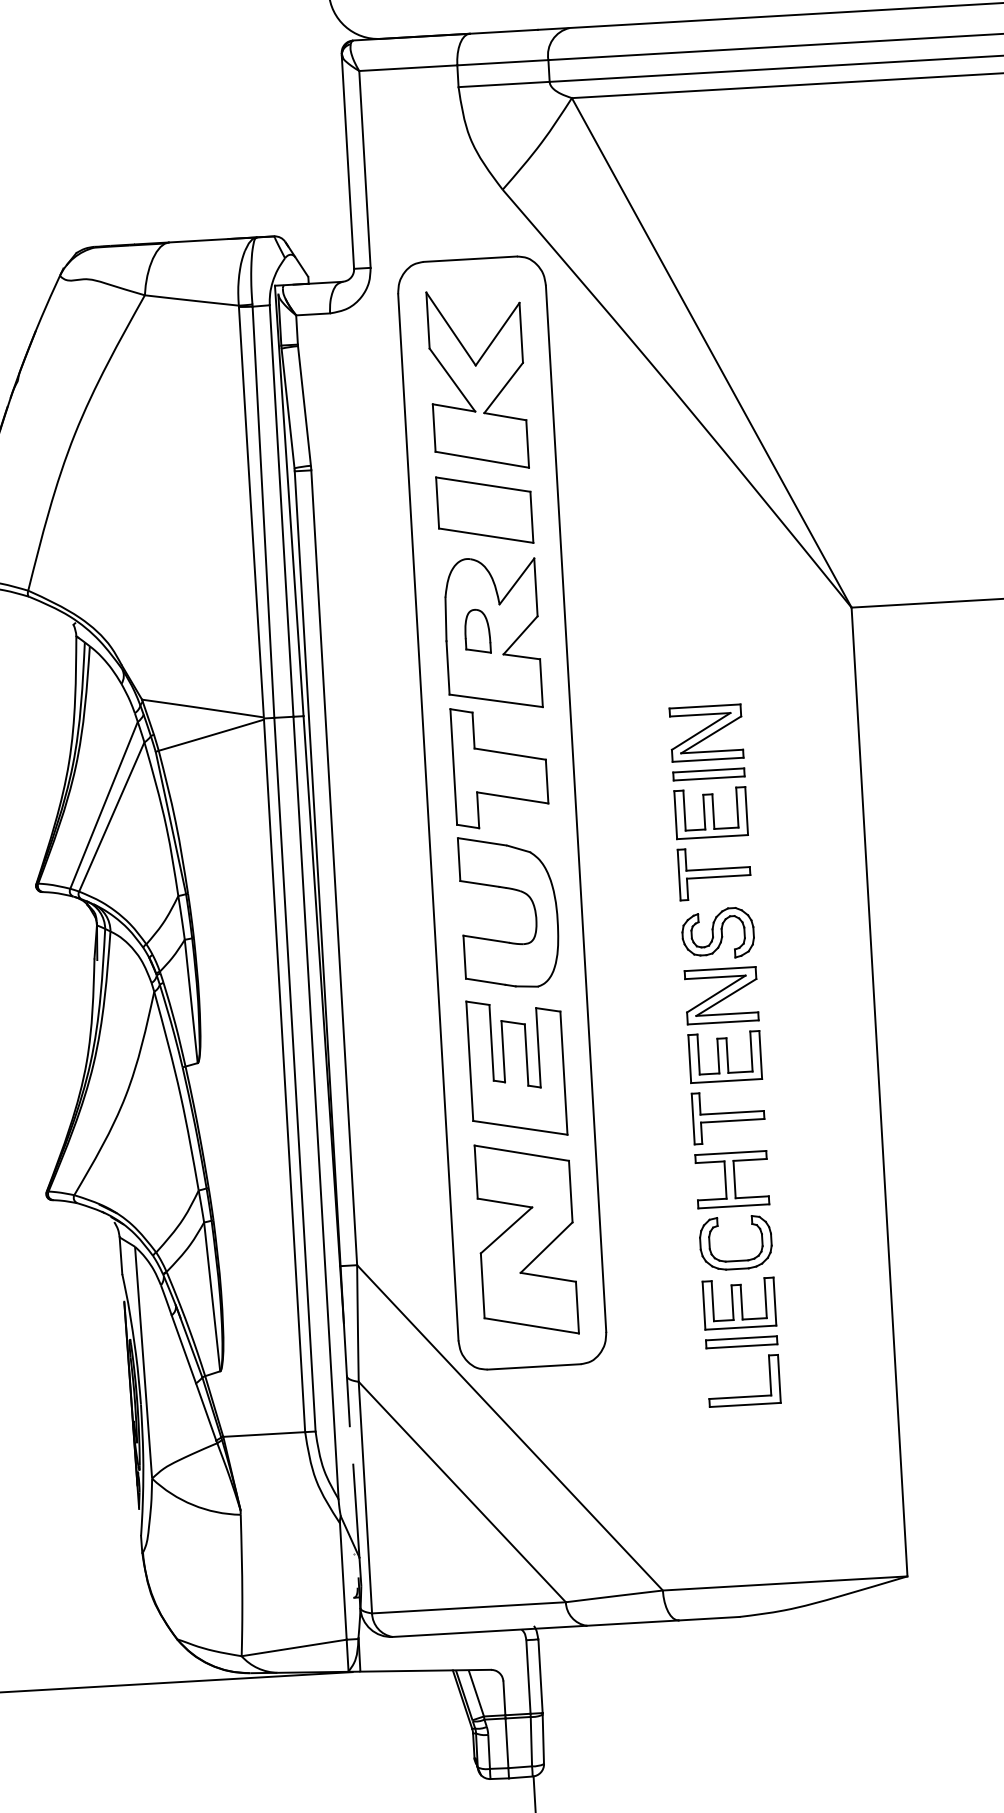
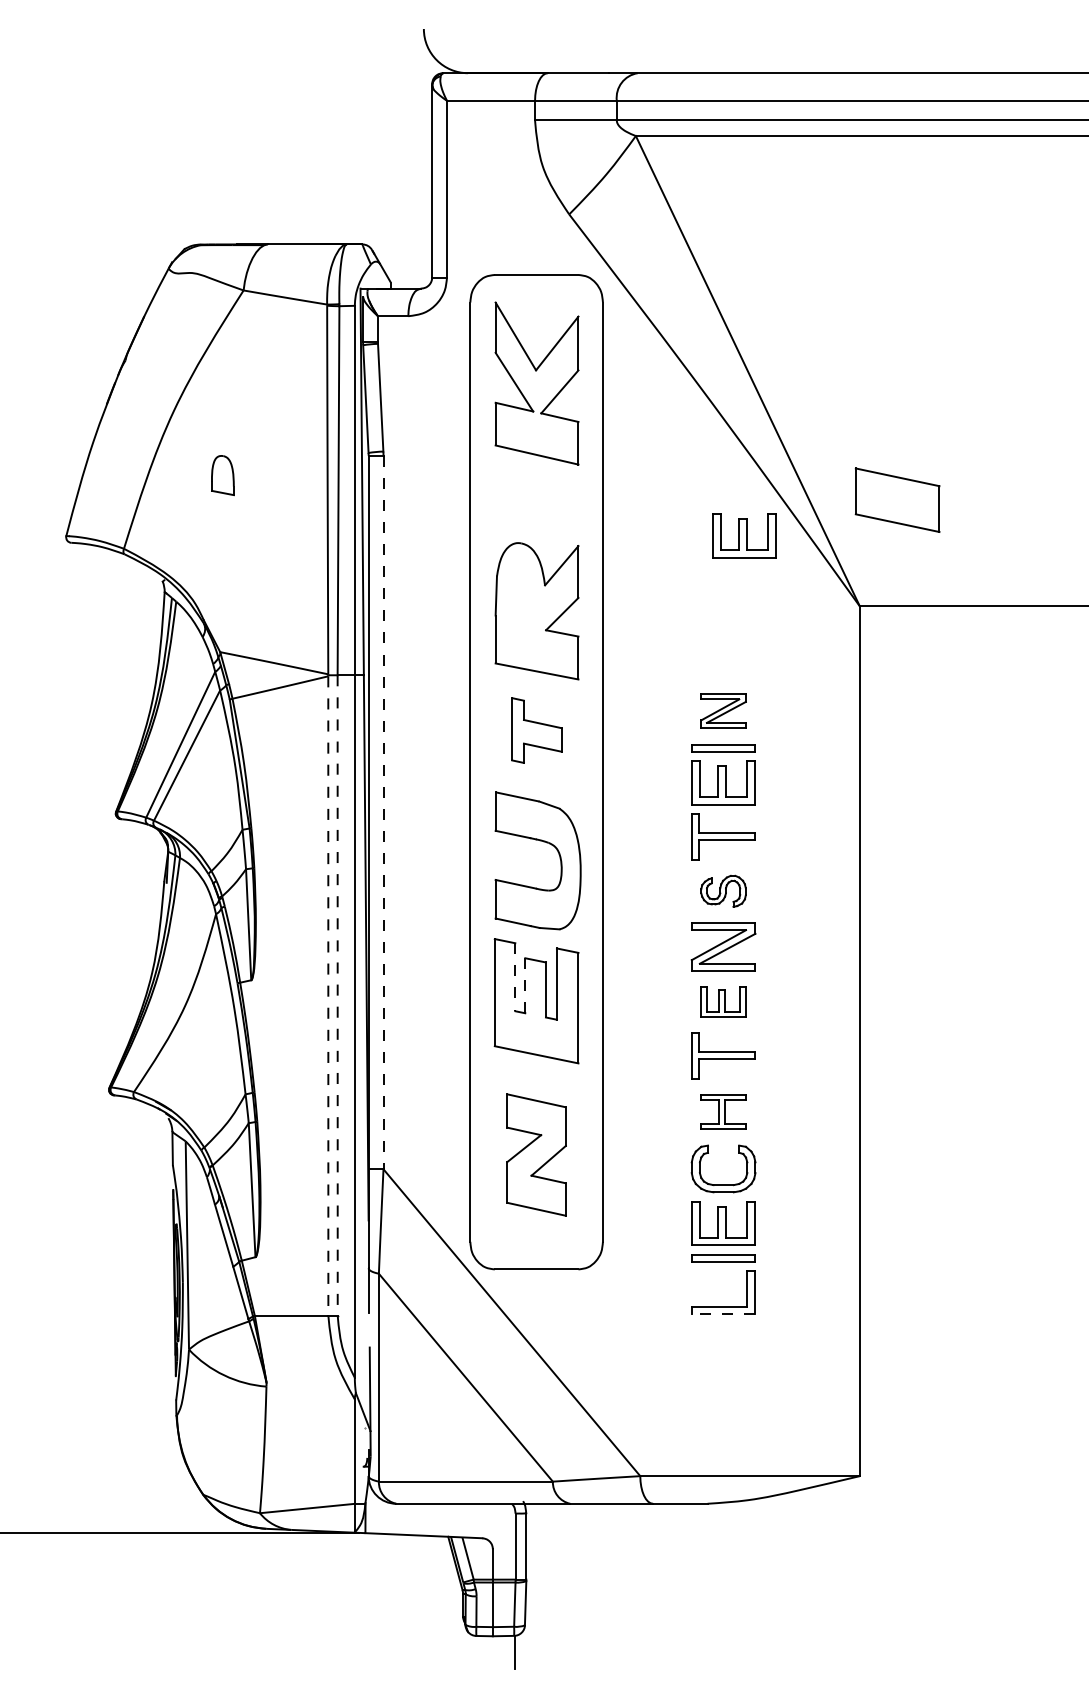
part: (484, 509) -> (897, 499), moved
part: (718, 536) -> (744, 535), added
part: (477, 631) -> (222, 475), moved
part: (706, 732) -> (723, 710), size x0.7
part: (499, 766) -> (536, 730), size x0.6
line: (334, 867) -> (383, 812), solid -> dashed
part: (718, 933) -> (723, 891), size x0.7
line: (491, 1043) -> (515, 977), solid -> dashed
line: (503, 1051) -> (525, 985), solid -> dashed
part: (725, 1056) -> (723, 1001), size x0.7
line: (294, 1075) -> (337, 996), solid -> dashed
line: (284, 1076) -> (328, 996), solid -> dashed
part: (732, 1178) -> (723, 1111), size x0.7
part: (526, 1238) -> (536, 1154), size x0.7
line: (745, 1405) -> (723, 1314), solid -> dashed

